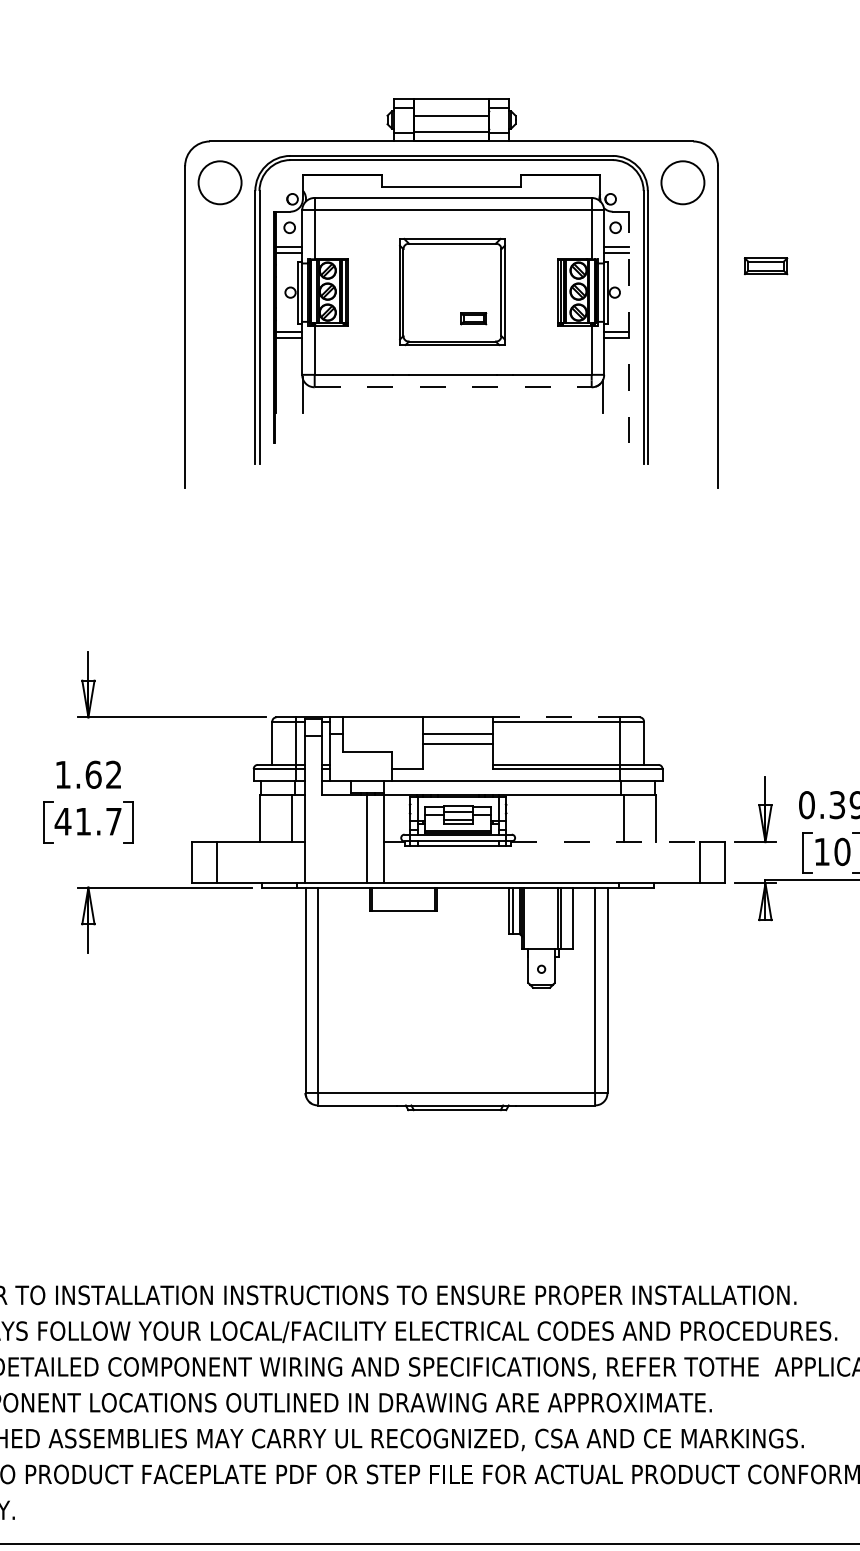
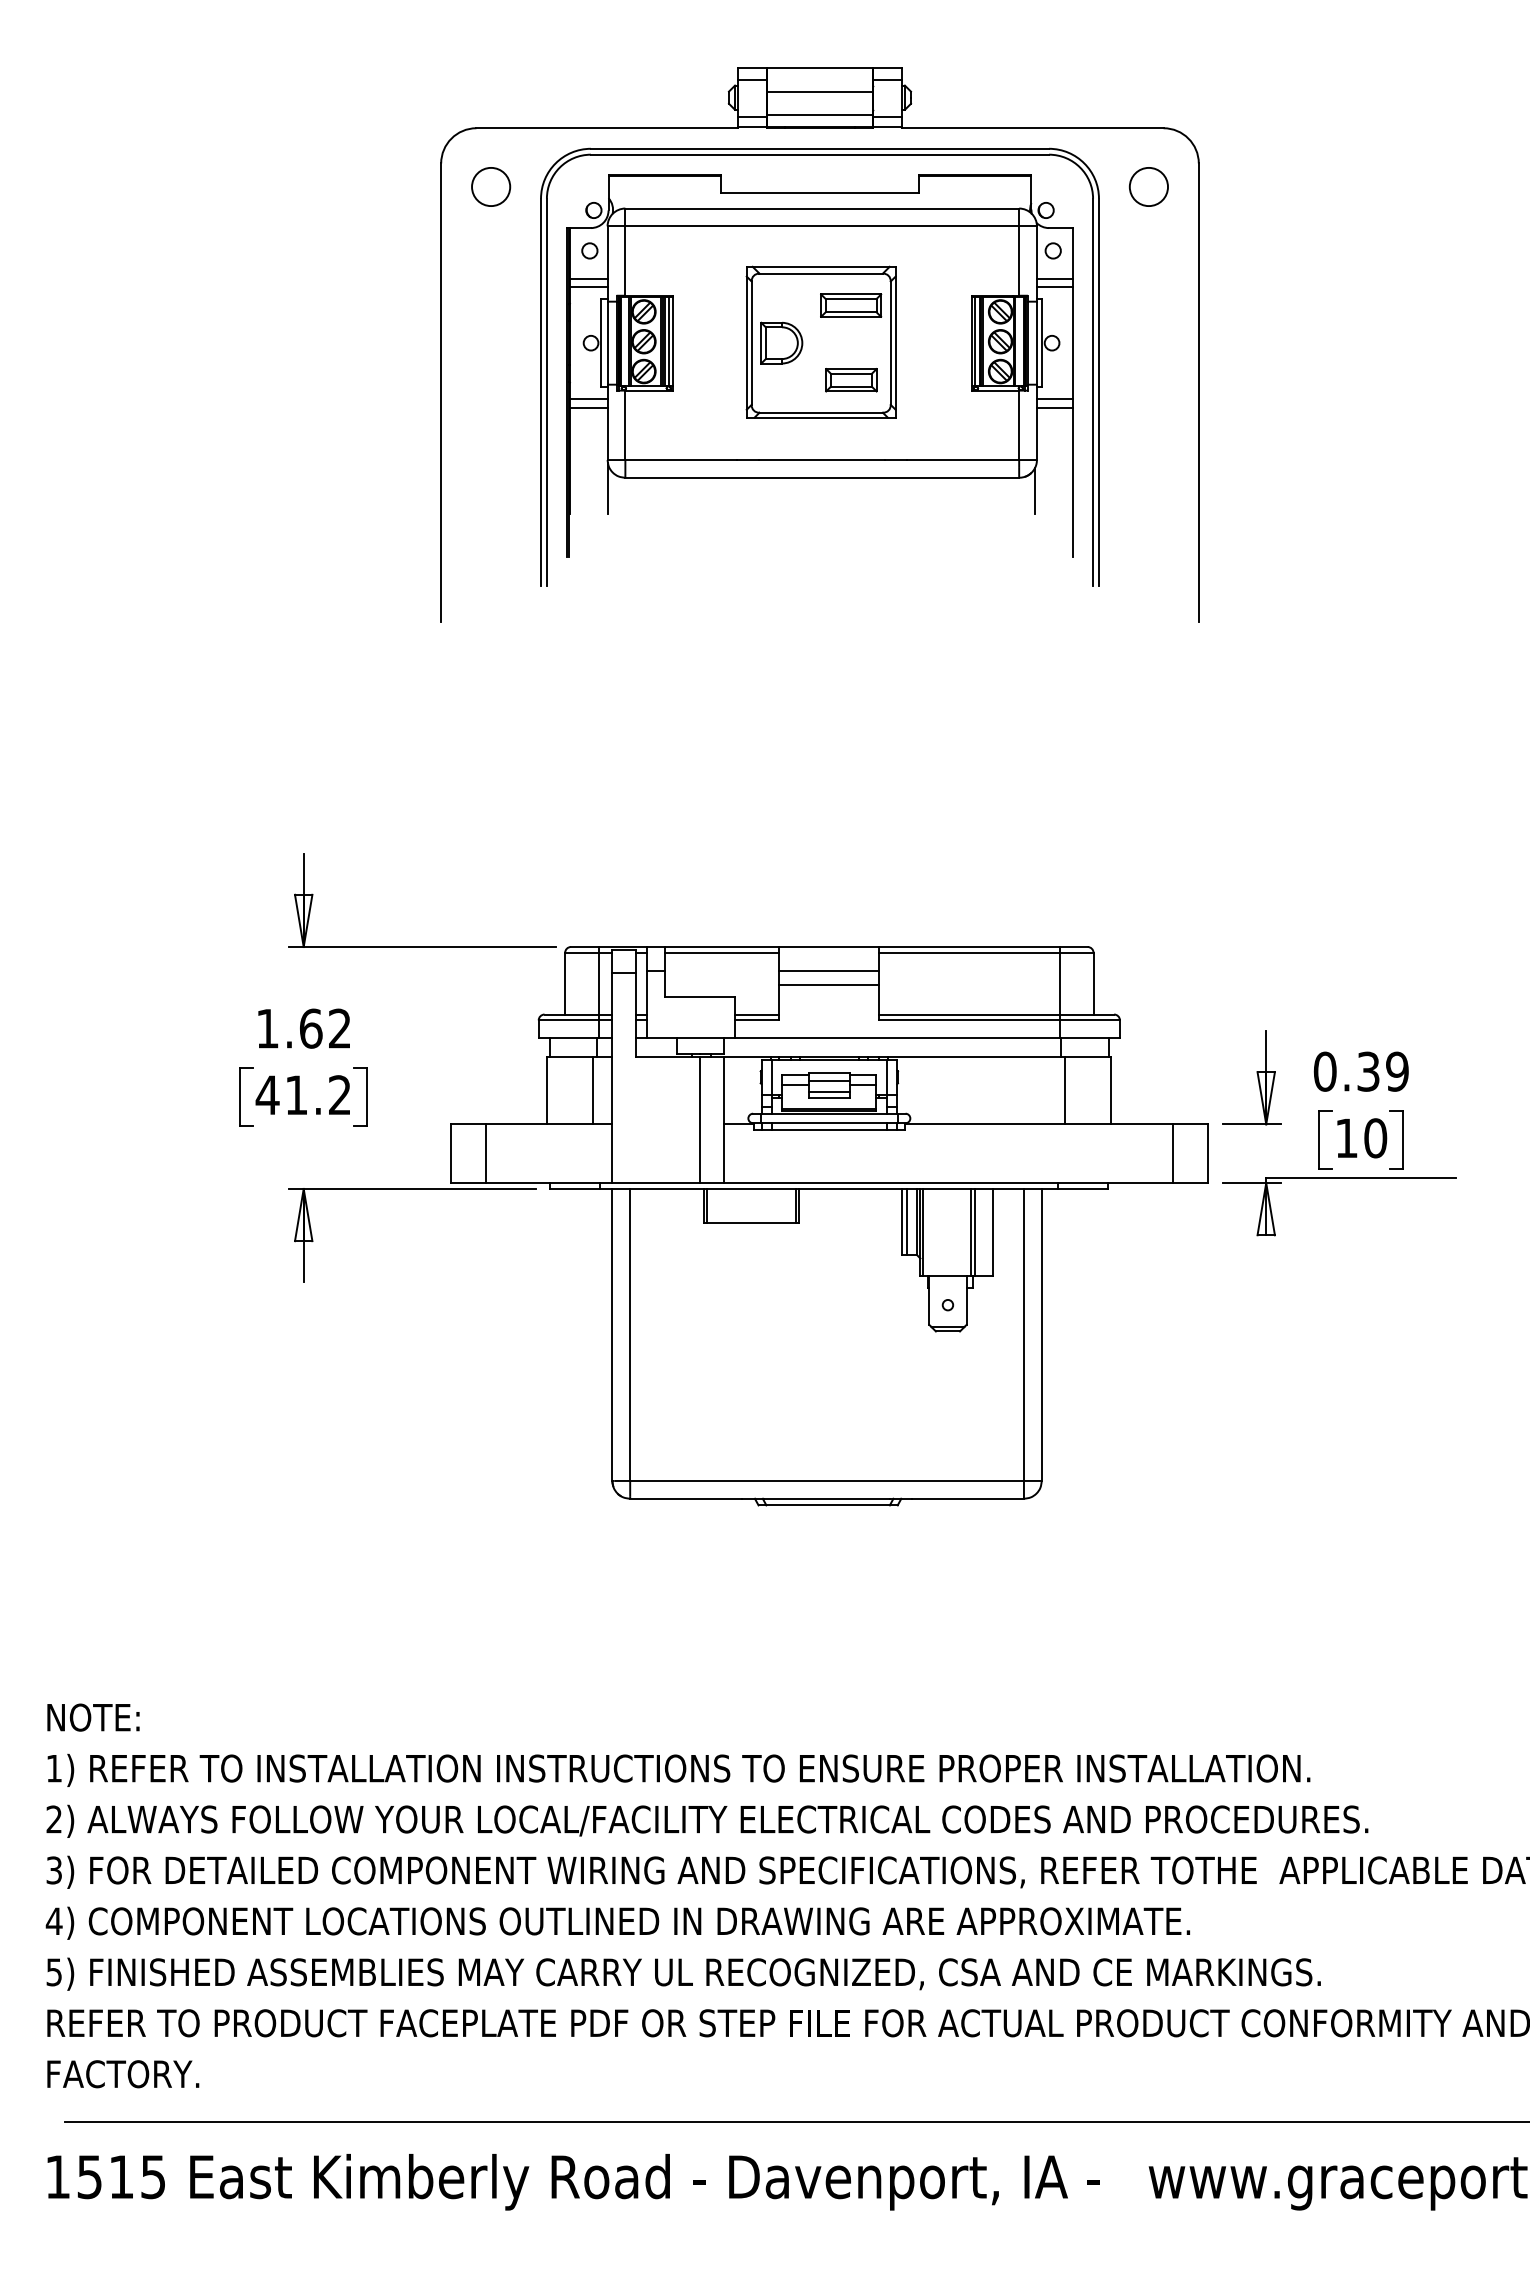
circle: (220, 182) -> (491, 186), size x0.62
circle: (682, 182) -> (1148, 186), size x0.62
part: (766, 266) -> (851, 305), moved
part: (424, 292) -> (781, 342), added
part: (473, 318) -> (851, 380), size x1.43
line: (629, 327) -> (1072, 392), dashed -> solid
line: (453, 387) -> (822, 477), dashed -> solid
line: (556, 717) -> (969, 947), dashed -> solid
line: (382, 721) -> (721, 952), added
line: (407, 764) -> (757, 1014), added
text: (113, 821) -> (339, 1094), 41.7 -> 41.2
line: (605, 842) -> (1039, 1124), dashed -> solid

